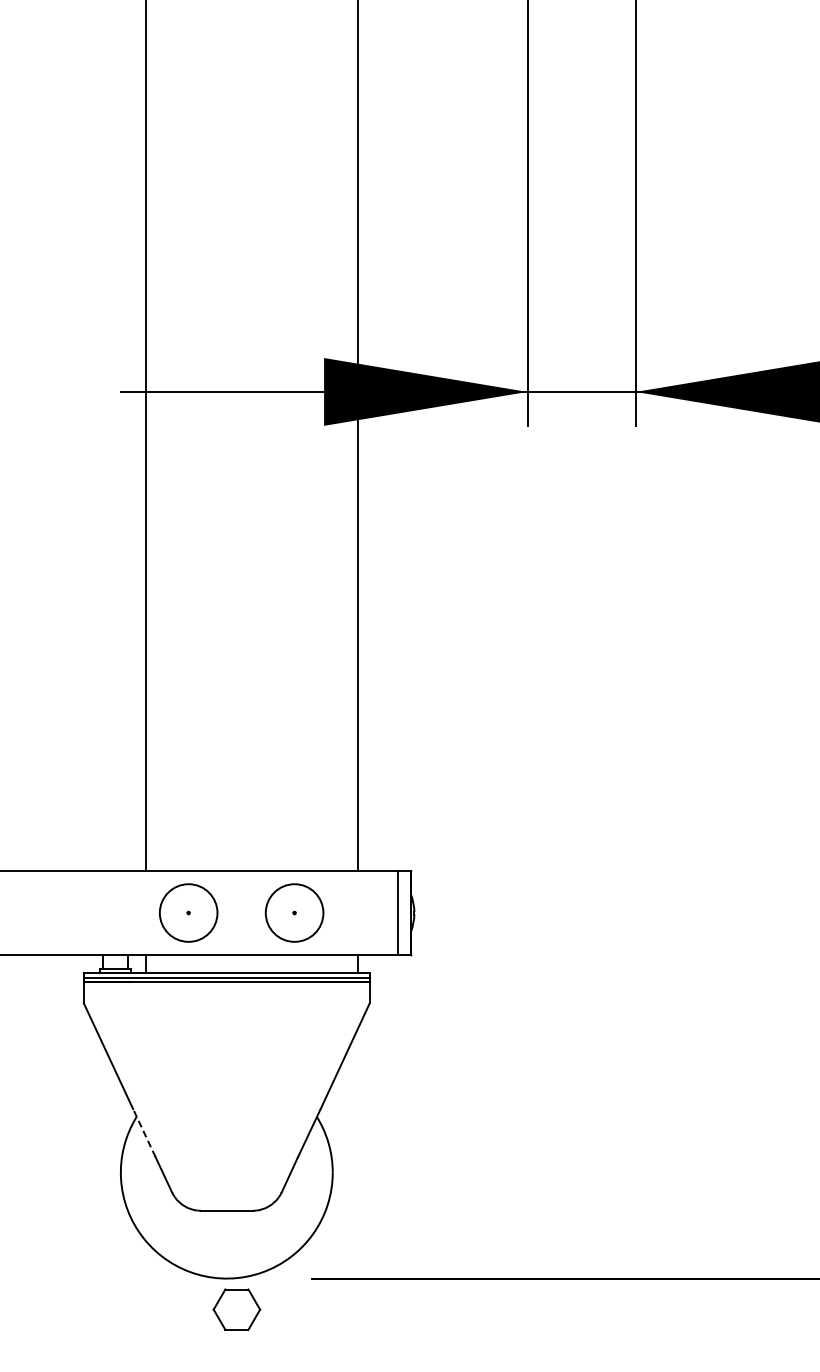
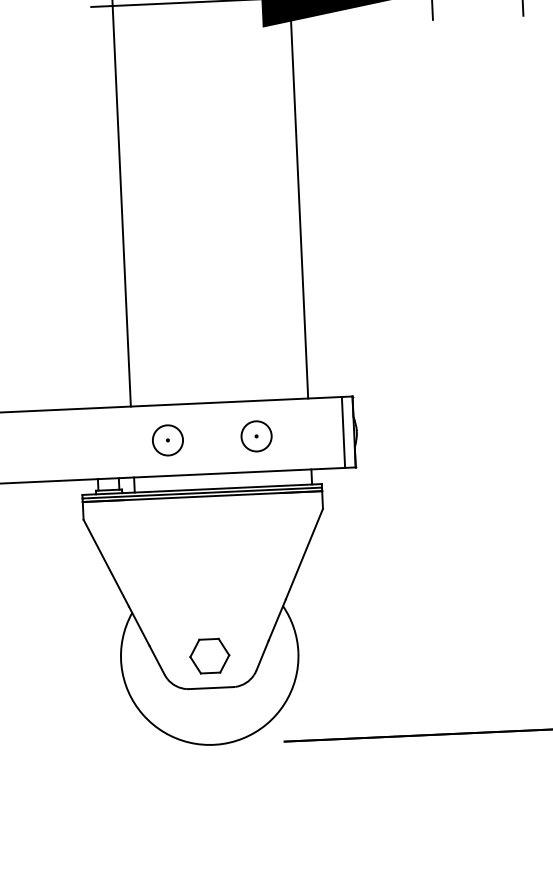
circle: (188, 913) -> (167, 440), size x0.62
circle: (294, 913) -> (256, 436), size x0.62
line: (144, 1133) -> (139, 626), dashed -> solid
part: (236, 1309) -> (209, 656), moved

